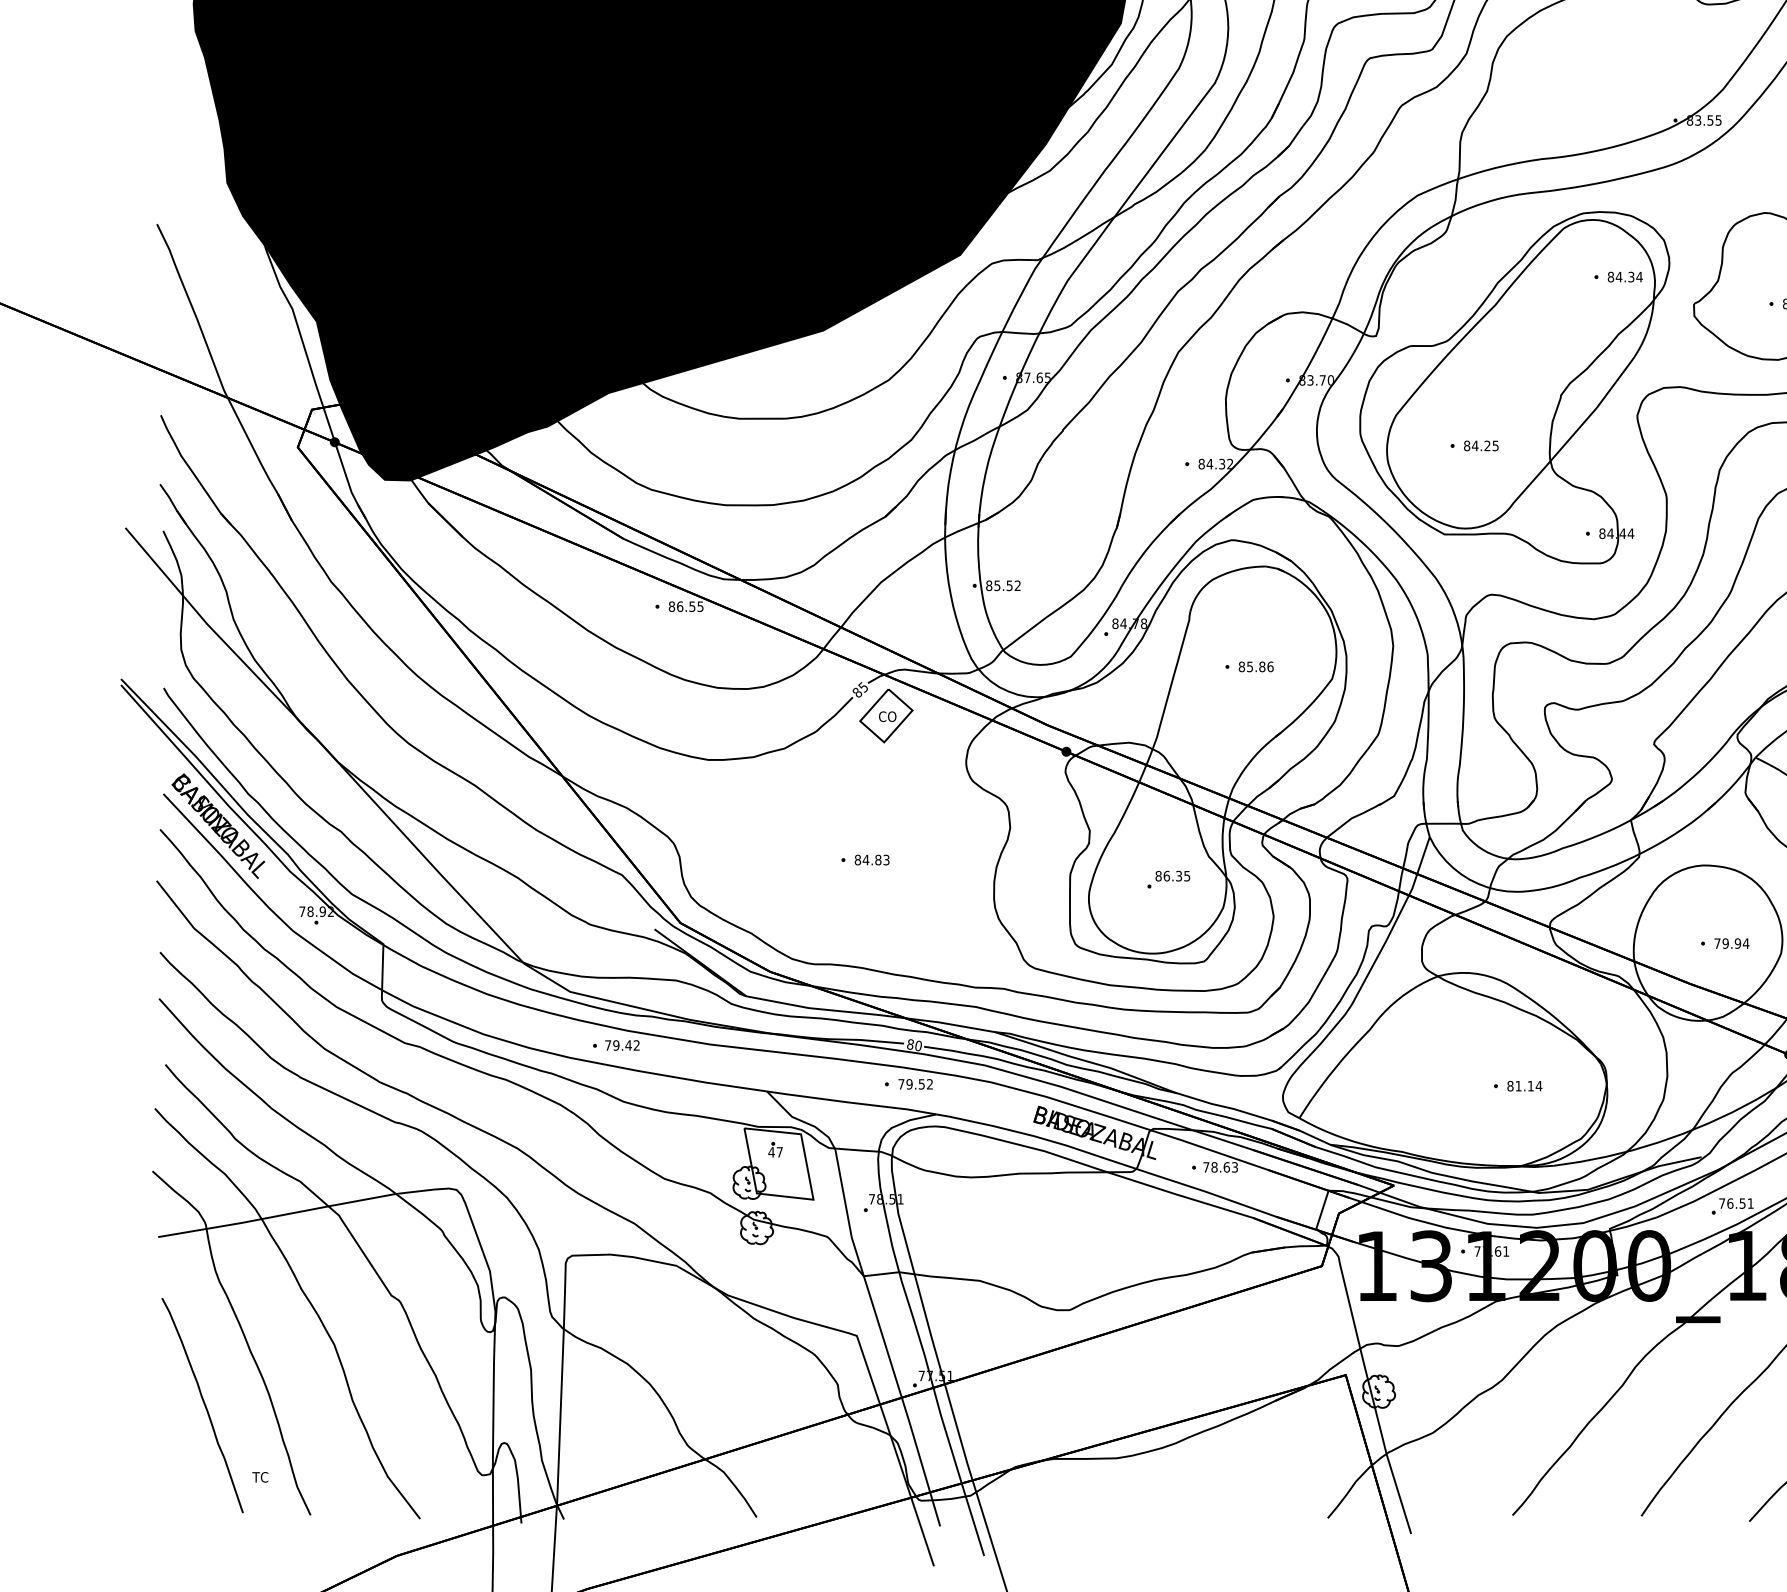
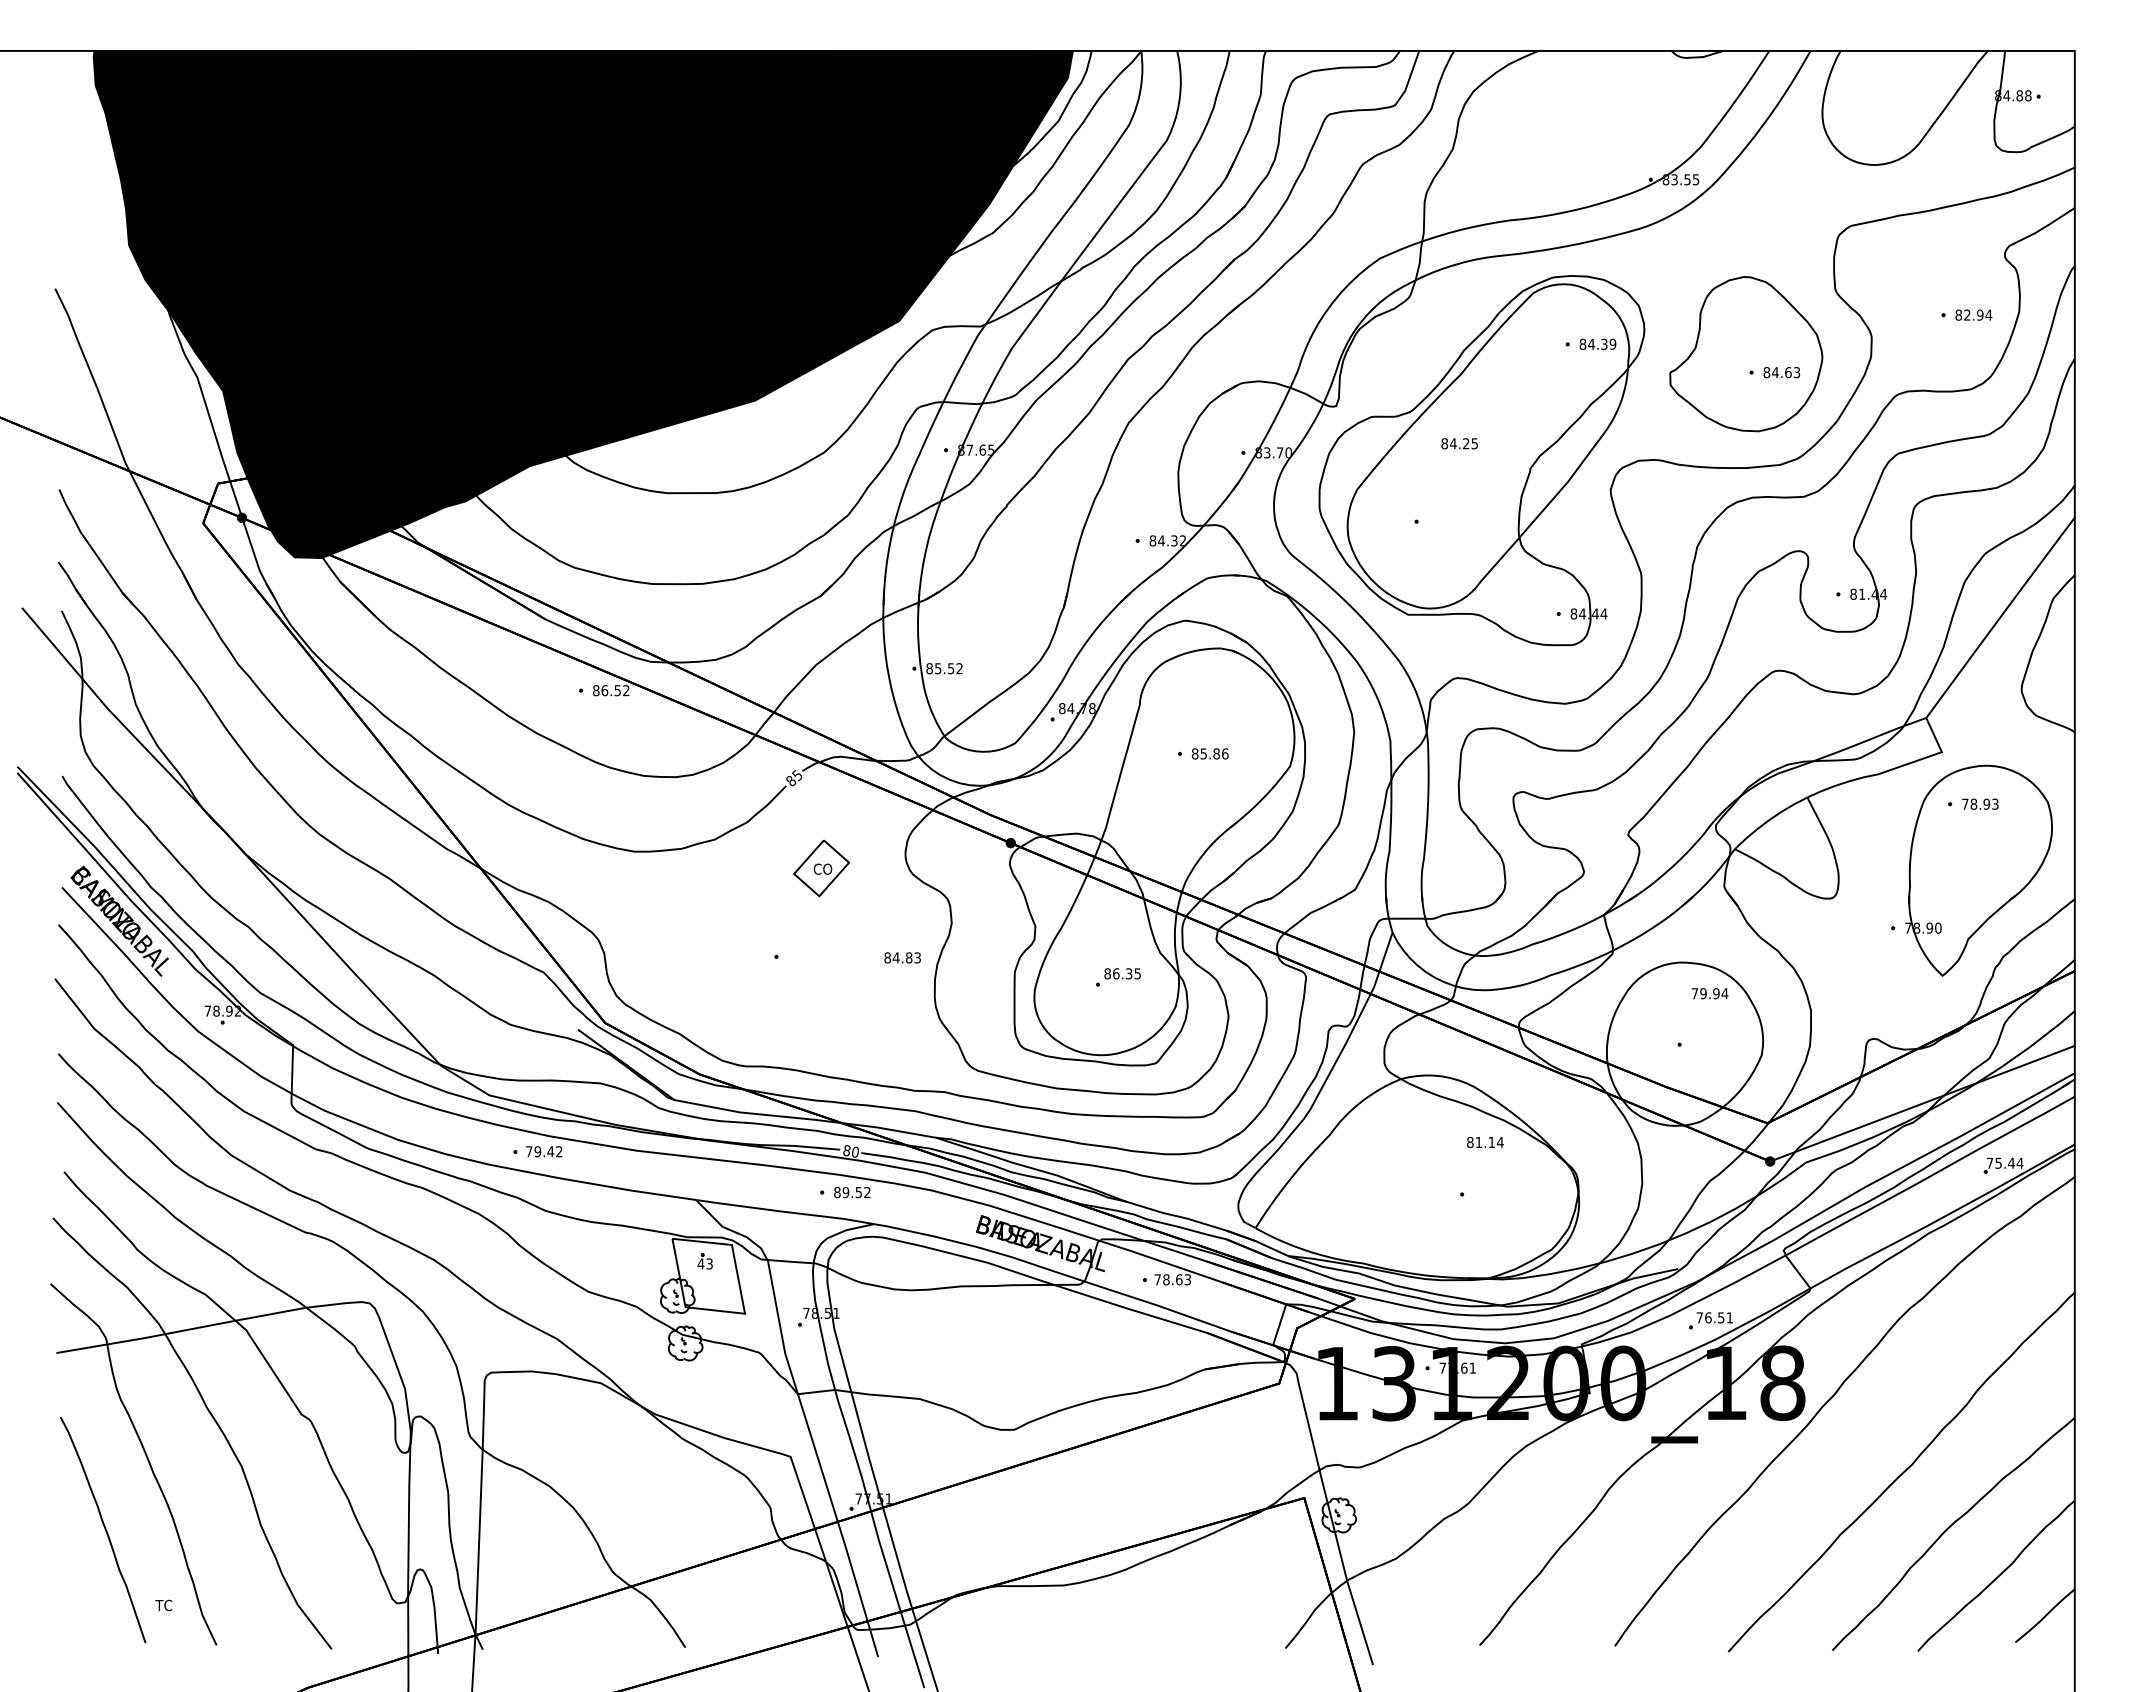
text: (1639, 276) -> (1612, 343), 84.34 -> 84.39
text: (1481, 445) -> (1459, 443), moved
text: (700, 606) -> (626, 690), 86.55 -> 86.52
part: (886, 716) -> (821, 868), moved
text: (872, 859) -> (902, 957), moved
text: (1731, 943) -> (1709, 993), moved
text: (901, 1084) -> (837, 1192), 79.52 -> 89.52
text: (1524, 1086) -> (1485, 1142), moved
text: (779, 1151) -> (709, 1263), 47 -> 43

